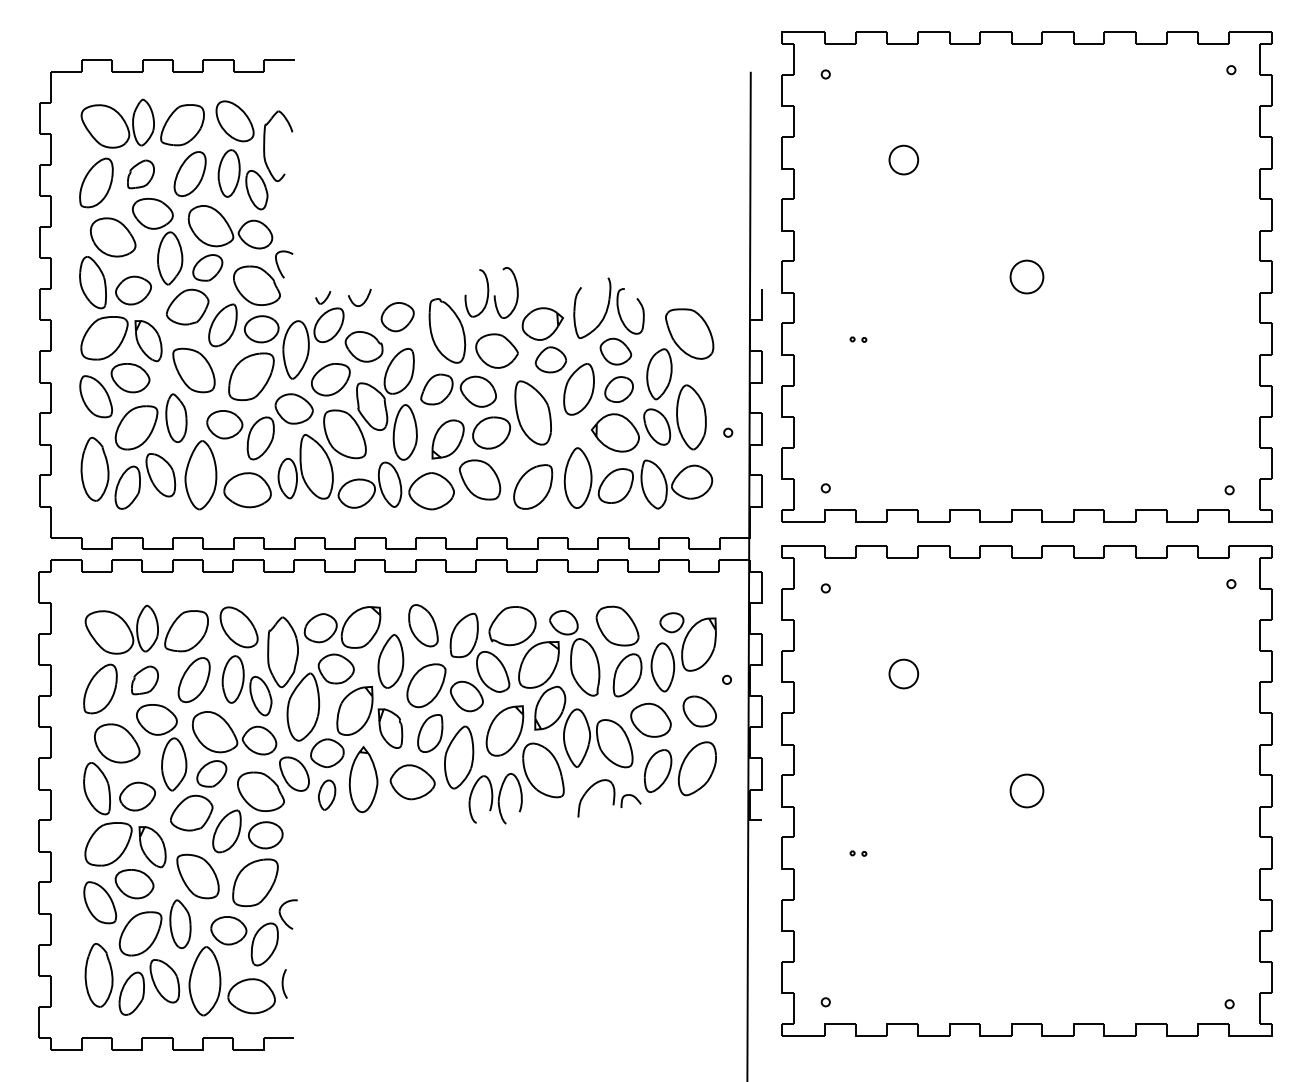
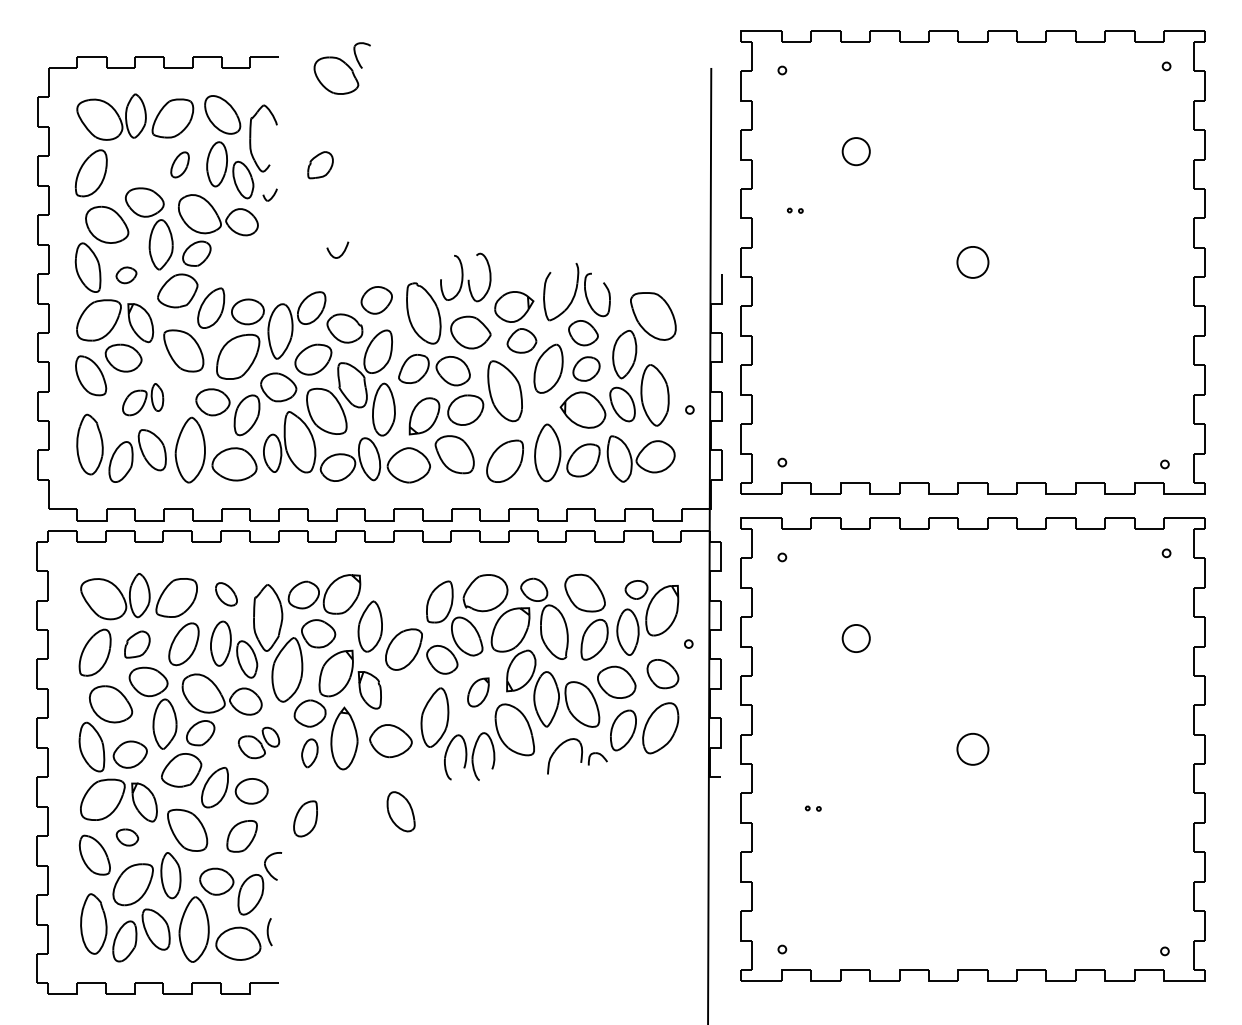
part: (189, 173) -> (179, 164), size x0.6
part: (140, 174) -> (320, 165), moved
part: (262, 278) -> (341, 68), moved
part: (133, 290) -> (126, 275), size x0.6
part: (322, 297) -> (269, 194), moved
curve: (363, 301) -> (341, 253), moved
part: (857, 339) -> (794, 210), moved
part: (150, 421) -> (142, 399), size x0.6
part: (422, 625) -> (400, 811), moved
part: (239, 627) -> (226, 594), size x0.6
part: (505, 730) -> (478, 692), size x0.6
part: (430, 733) -> (305, 818), moved
part: (272, 783) -> (258, 742), size x0.6
part: (255, 882) -> (242, 836), size x0.7
part: (134, 884) -> (127, 837), size x0.6

